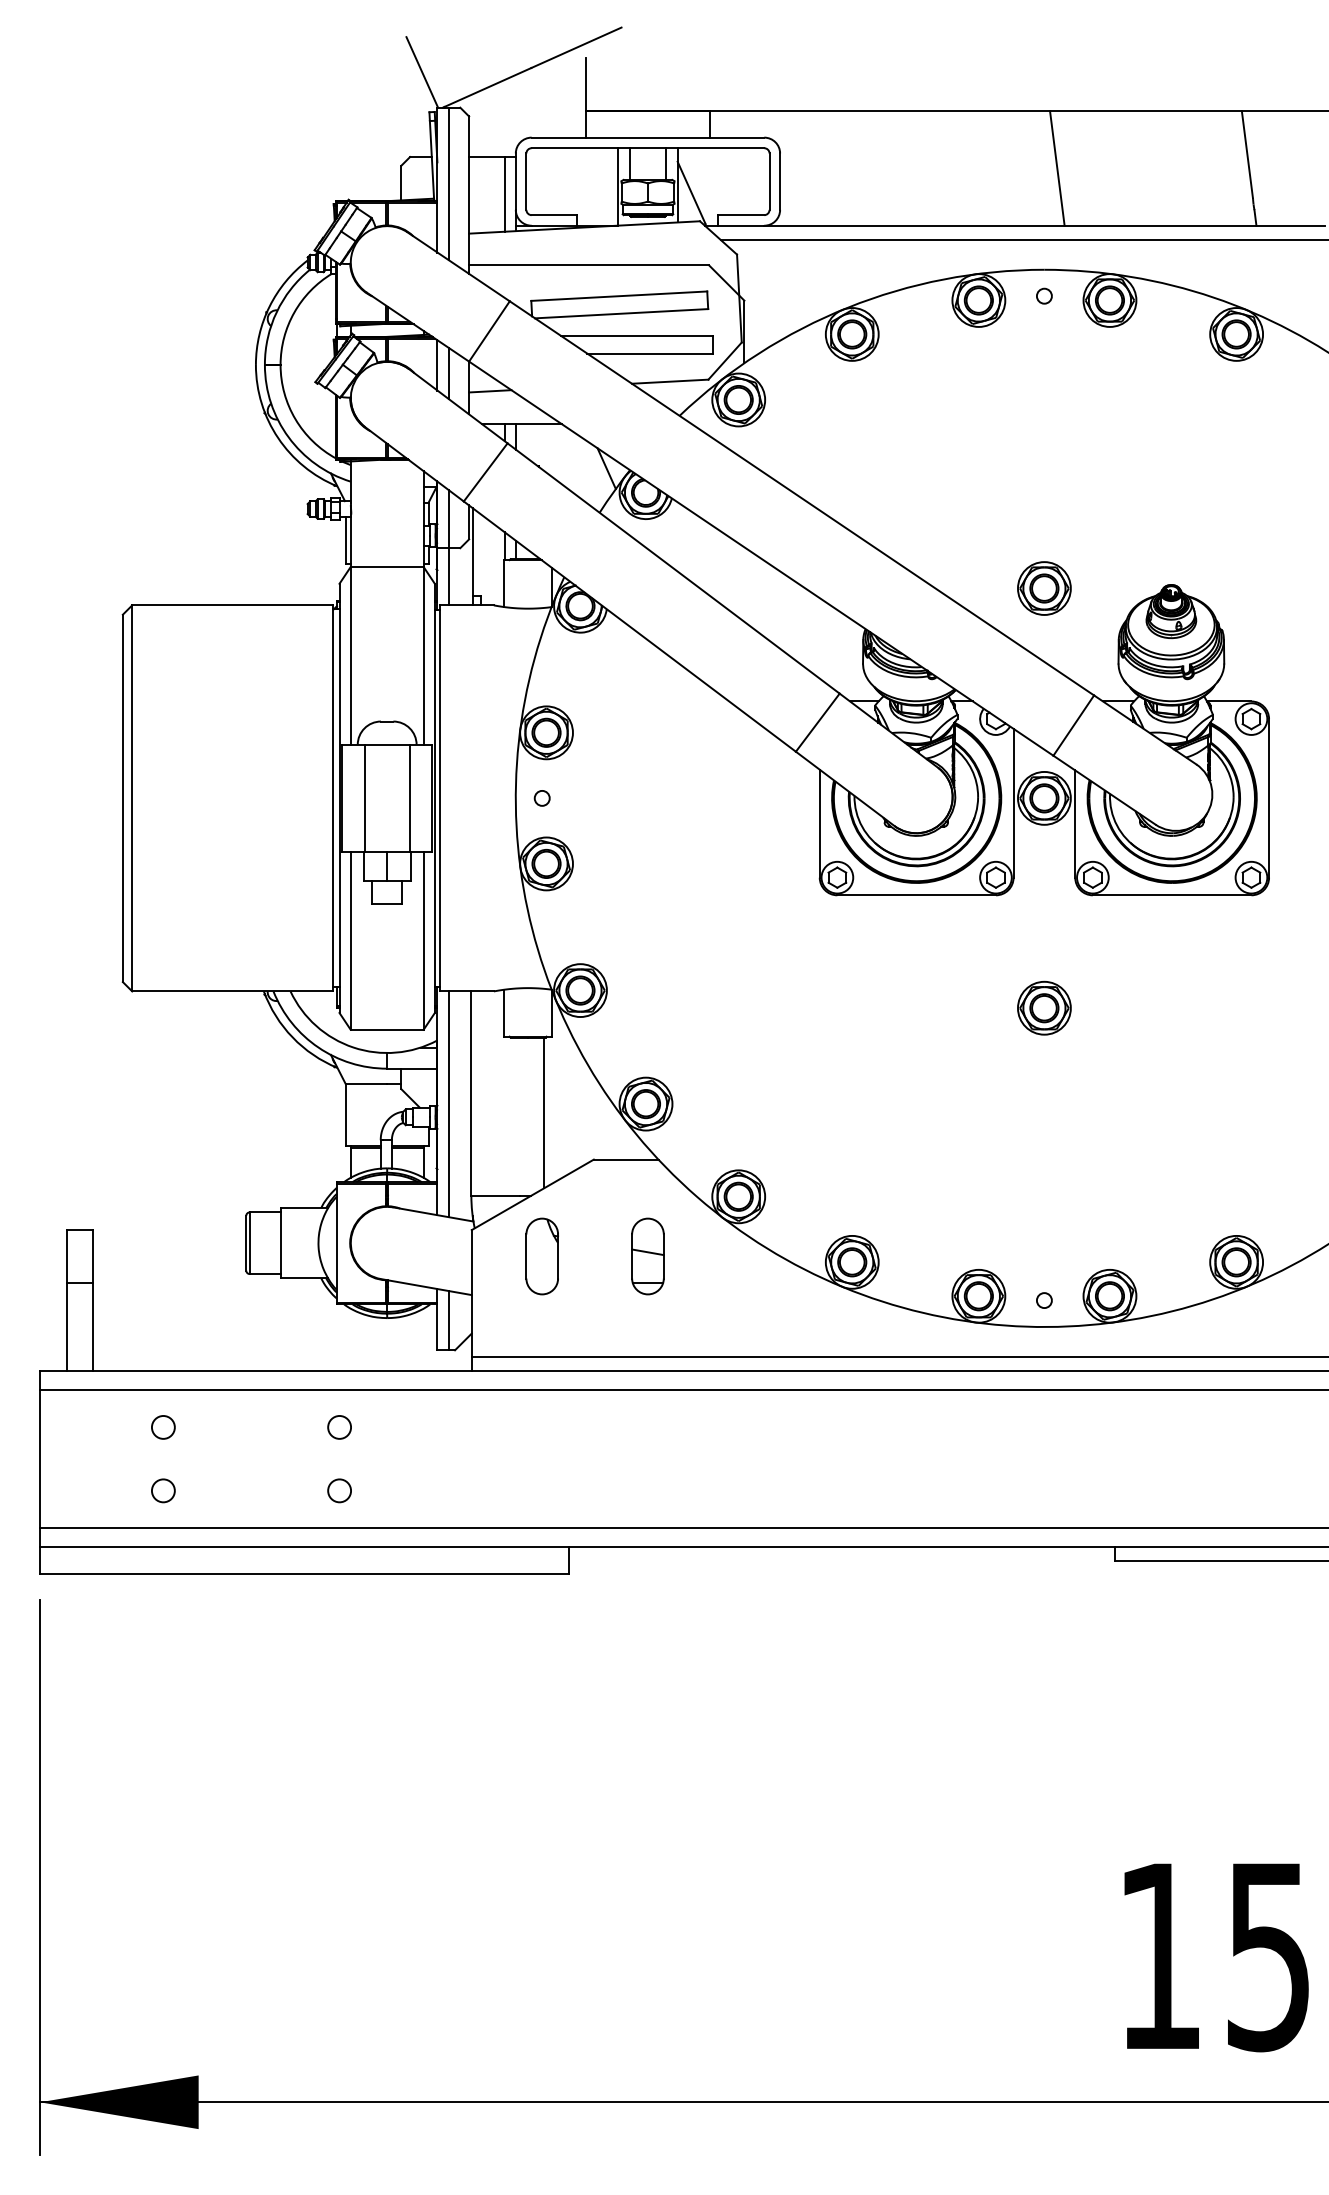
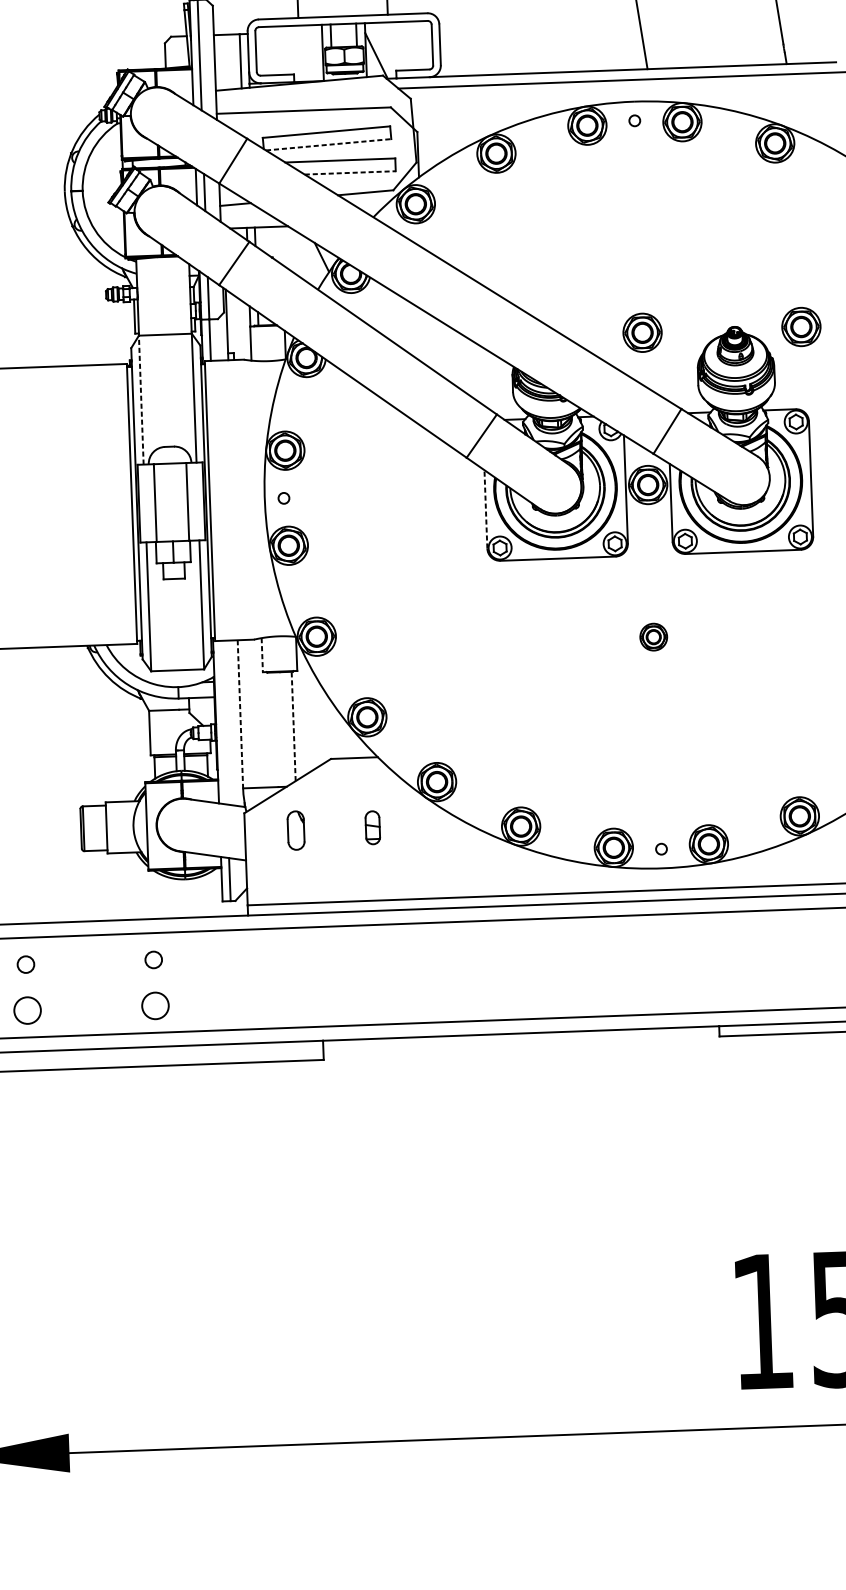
line: (621, 313) -> (328, 144), solid -> dashed
line: (649, 353) -> (349, 172), solid -> dashed
part: (1263, 588) -> (801, 326), added
line: (350, 655) -> (141, 399), solid -> dashed
line: (819, 823) -> (485, 509), solid -> dashed
part: (1044, 1007) -> (653, 636), size x0.7
line: (504, 1013) -> (262, 655), solid -> dashed
line: (471, 1094) -> (240, 715), solid -> dashed
line: (448, 1104) -> (224, 722), removed
line: (544, 1112) -> (293, 726), solid -> dashed
part: (541, 1256) -> (295, 830), size x0.7
part: (647, 1256) -> (372, 827), size x0.6
circle: (163, 1490) -> (27, 1010), size x1.6
circle: (339, 1490) -> (155, 1005), size x1.6

